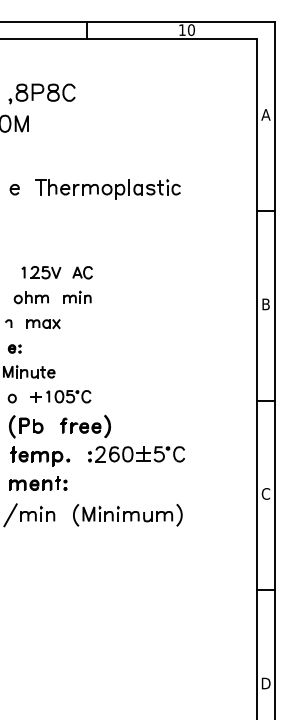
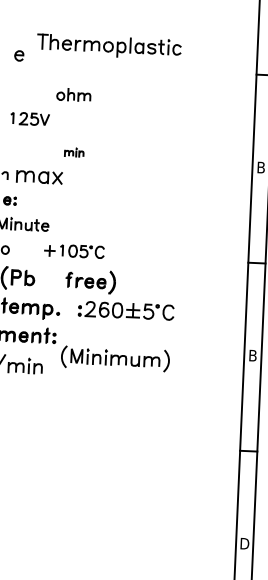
curve: (14, 189) -> (19, 55), moved
part: (41, 272) -> (30, 118), moved
part: (82, 272) -> (80, 128), removed
part: (77, 296) -> (74, 151), size x0.7
part: (30, 297) -> (72, 94), moved
part: (43, 324) -> (39, 177), size x1.4
part: (60, 396) -> (74, 251), moved
part: (85, 425) -> (90, 280), moved
text: (265, 493) -> (252, 355), C -> B
part: (127, 515) -> (115, 359), moved

